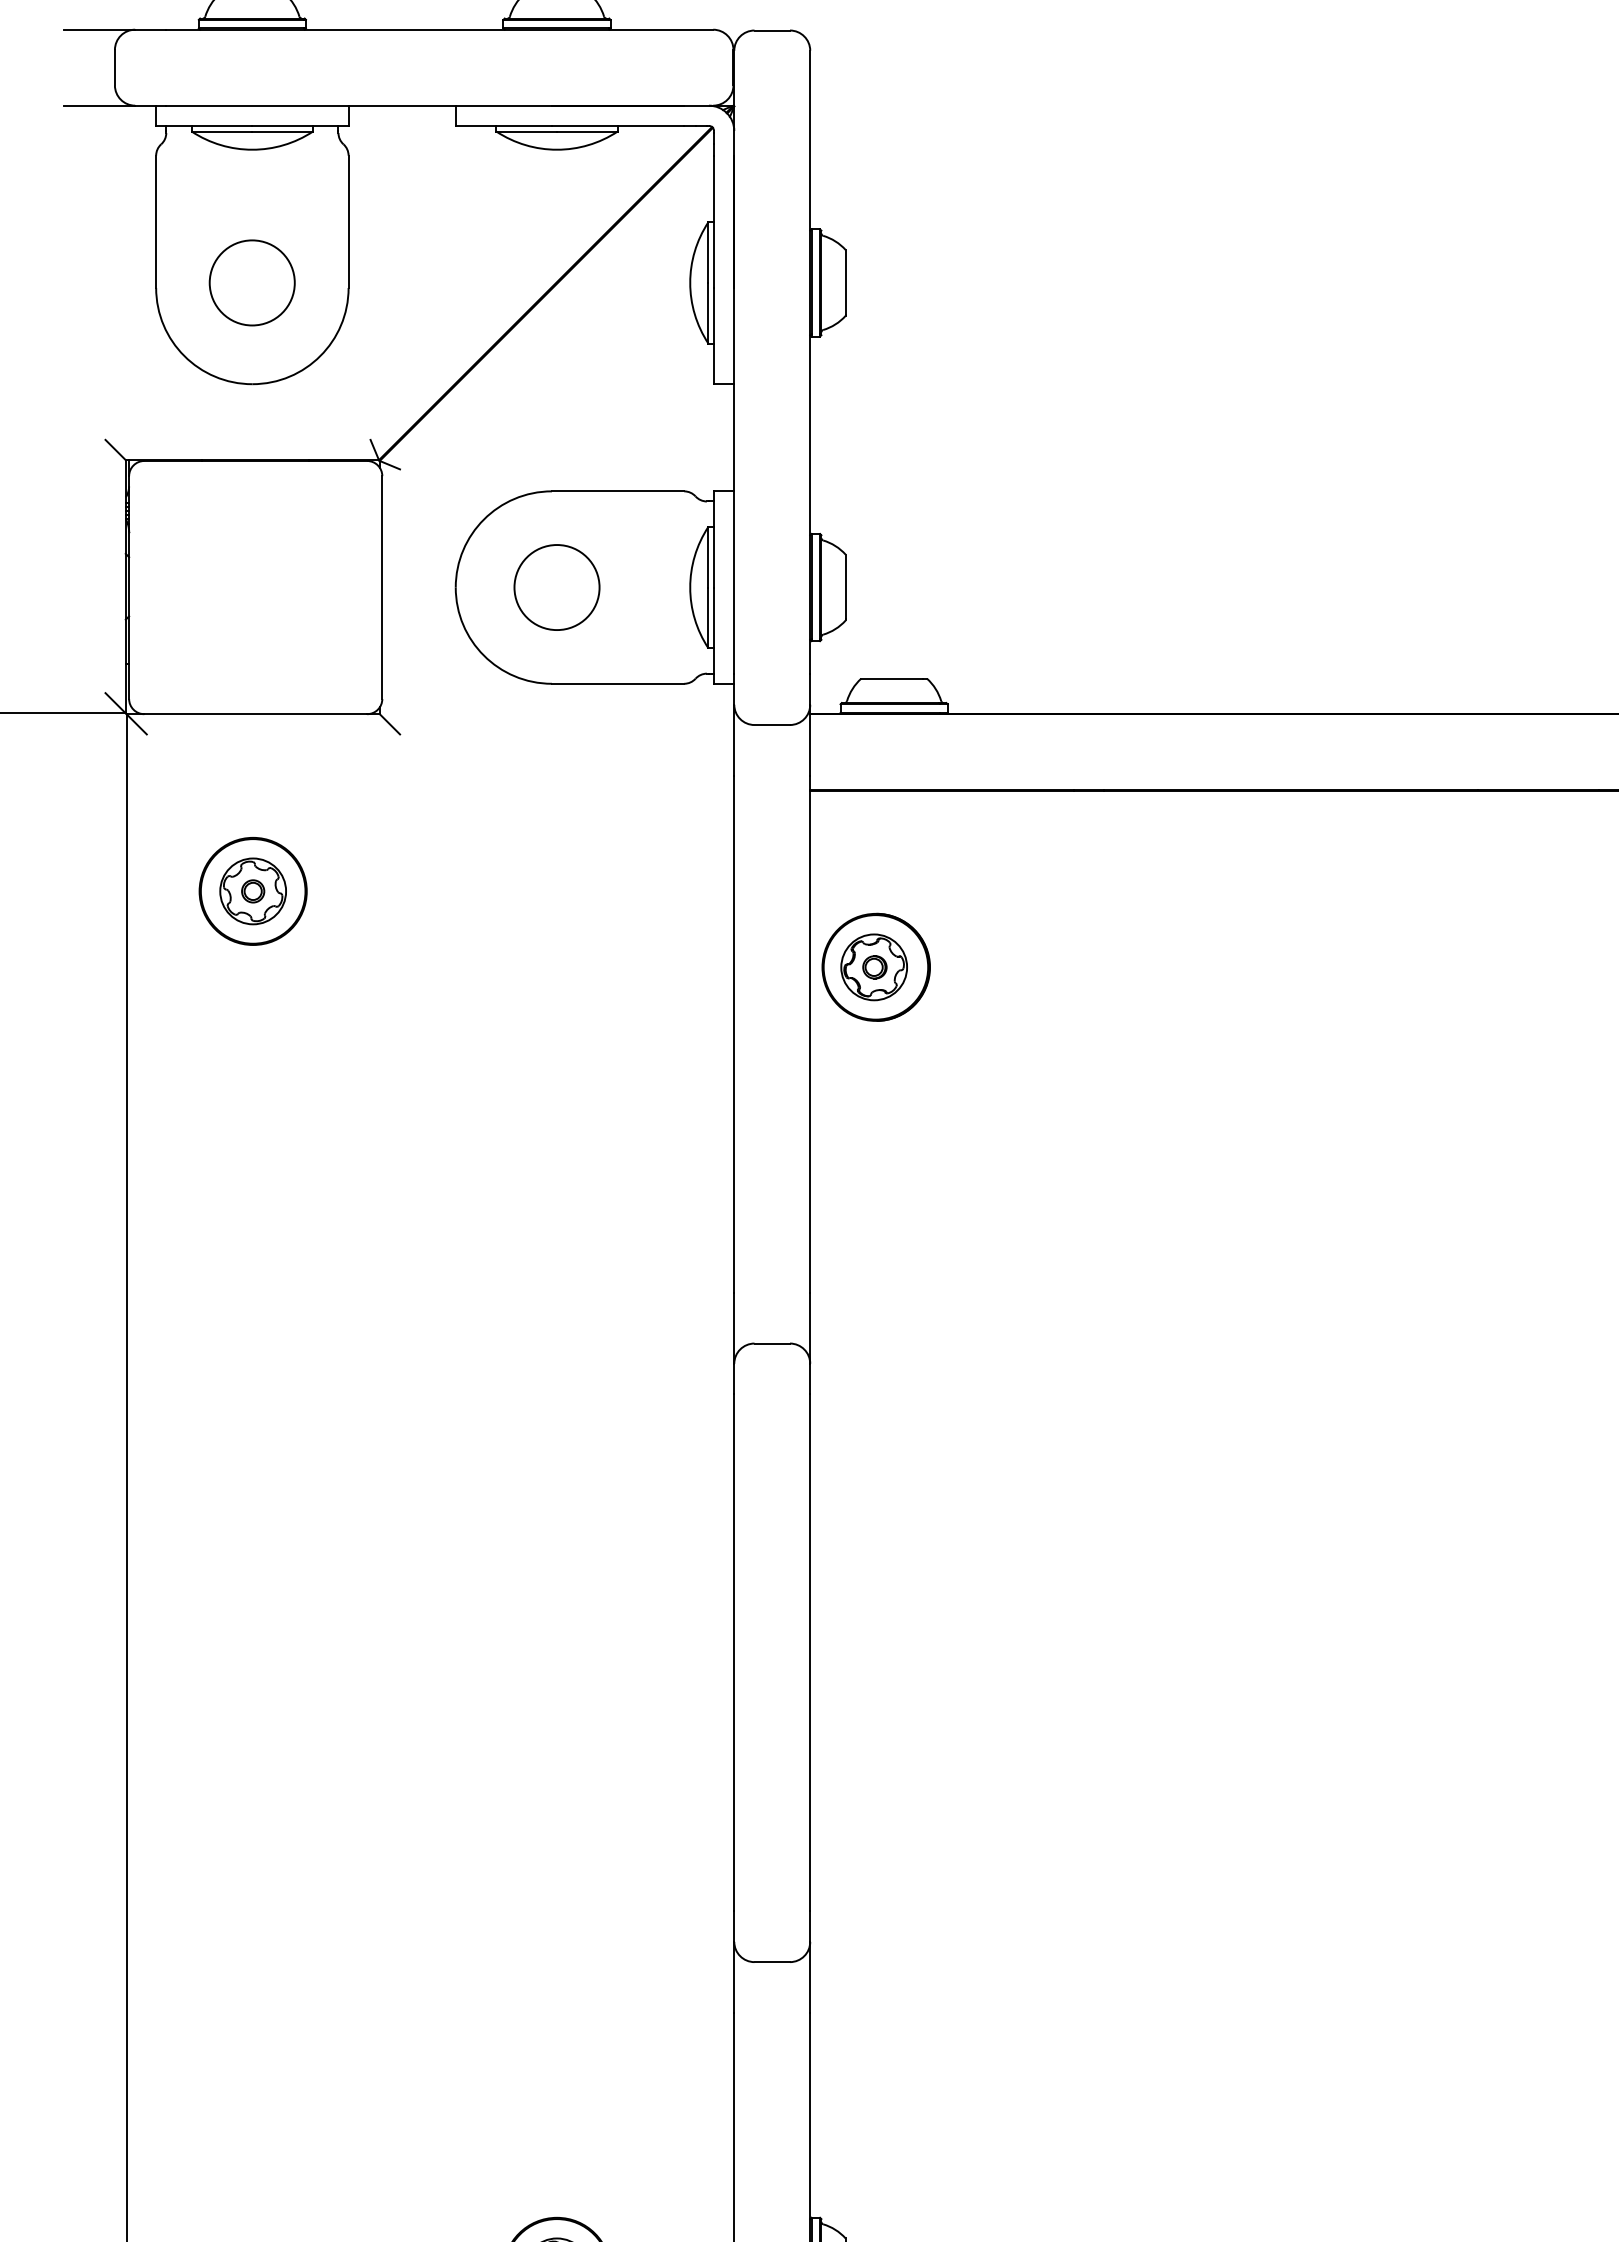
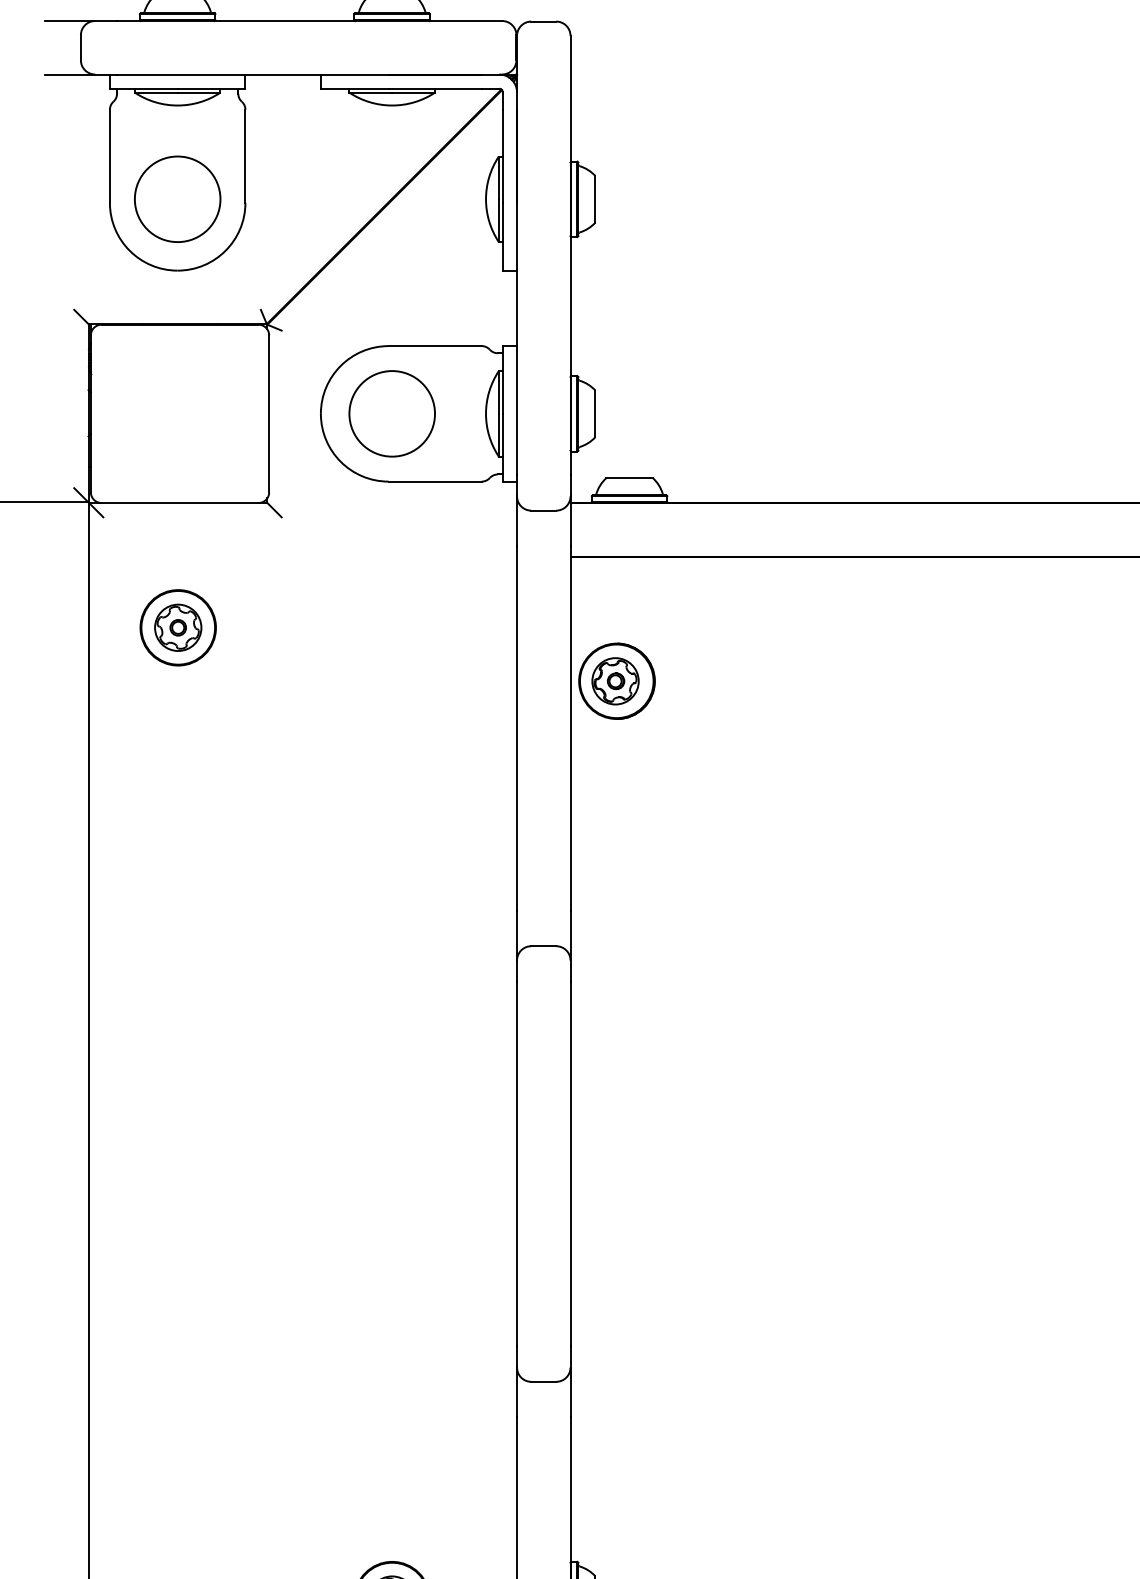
circle: (251, 282) -> (177, 199), size x1.43
circle: (556, 587) -> (391, 413), size x1.43

